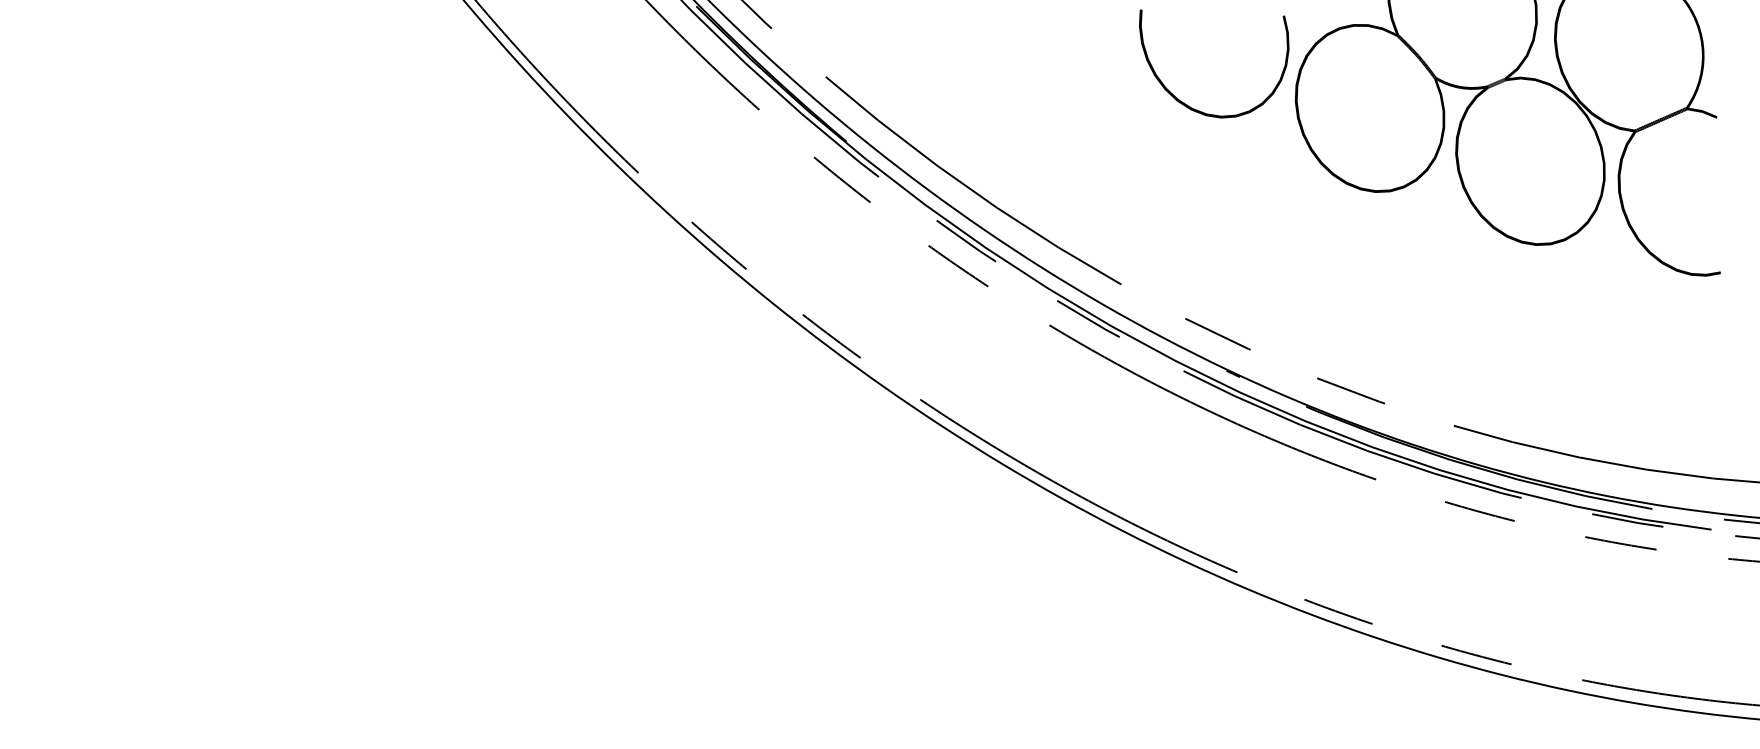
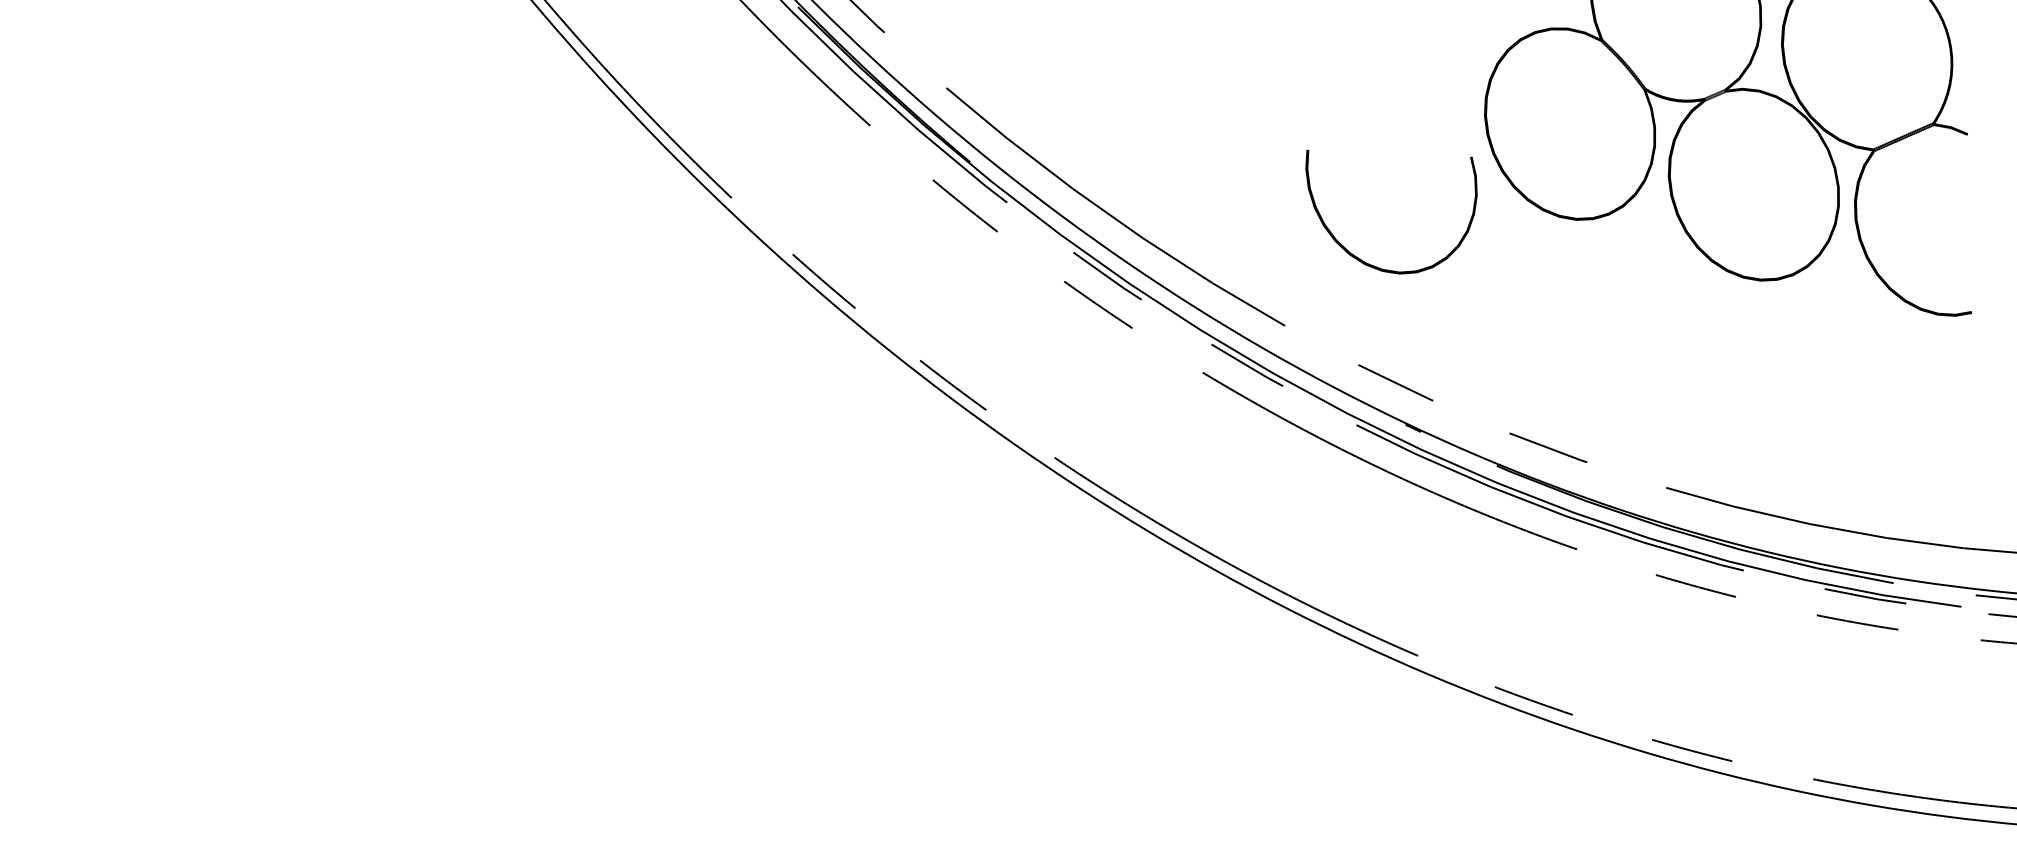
part: (1187, 104) -> (1360, 258), moved

